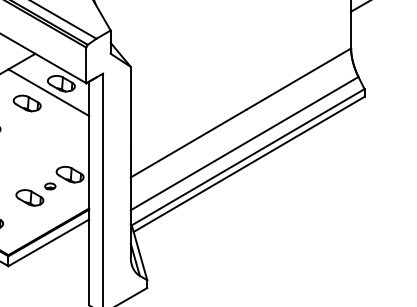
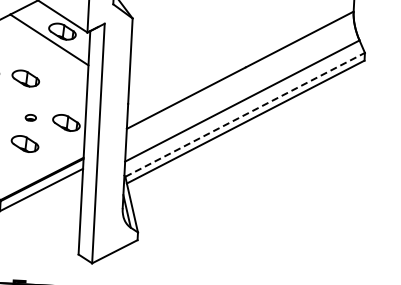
part: (26, 103) -> (25, 78), moved
line: (248, 157) -> (245, 115), solid -> dashed
part: (50, 186) -> (31, 117), moved

